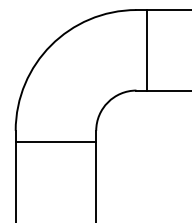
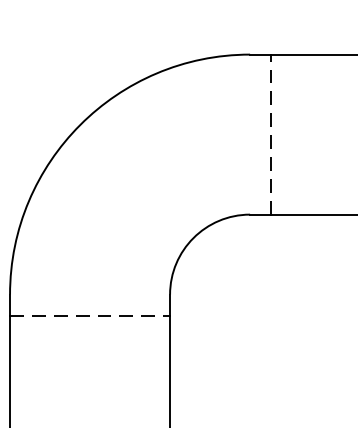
line: (147, 49) -> (271, 133), solid -> dashed
line: (56, 141) -> (91, 315), solid -> dashed

